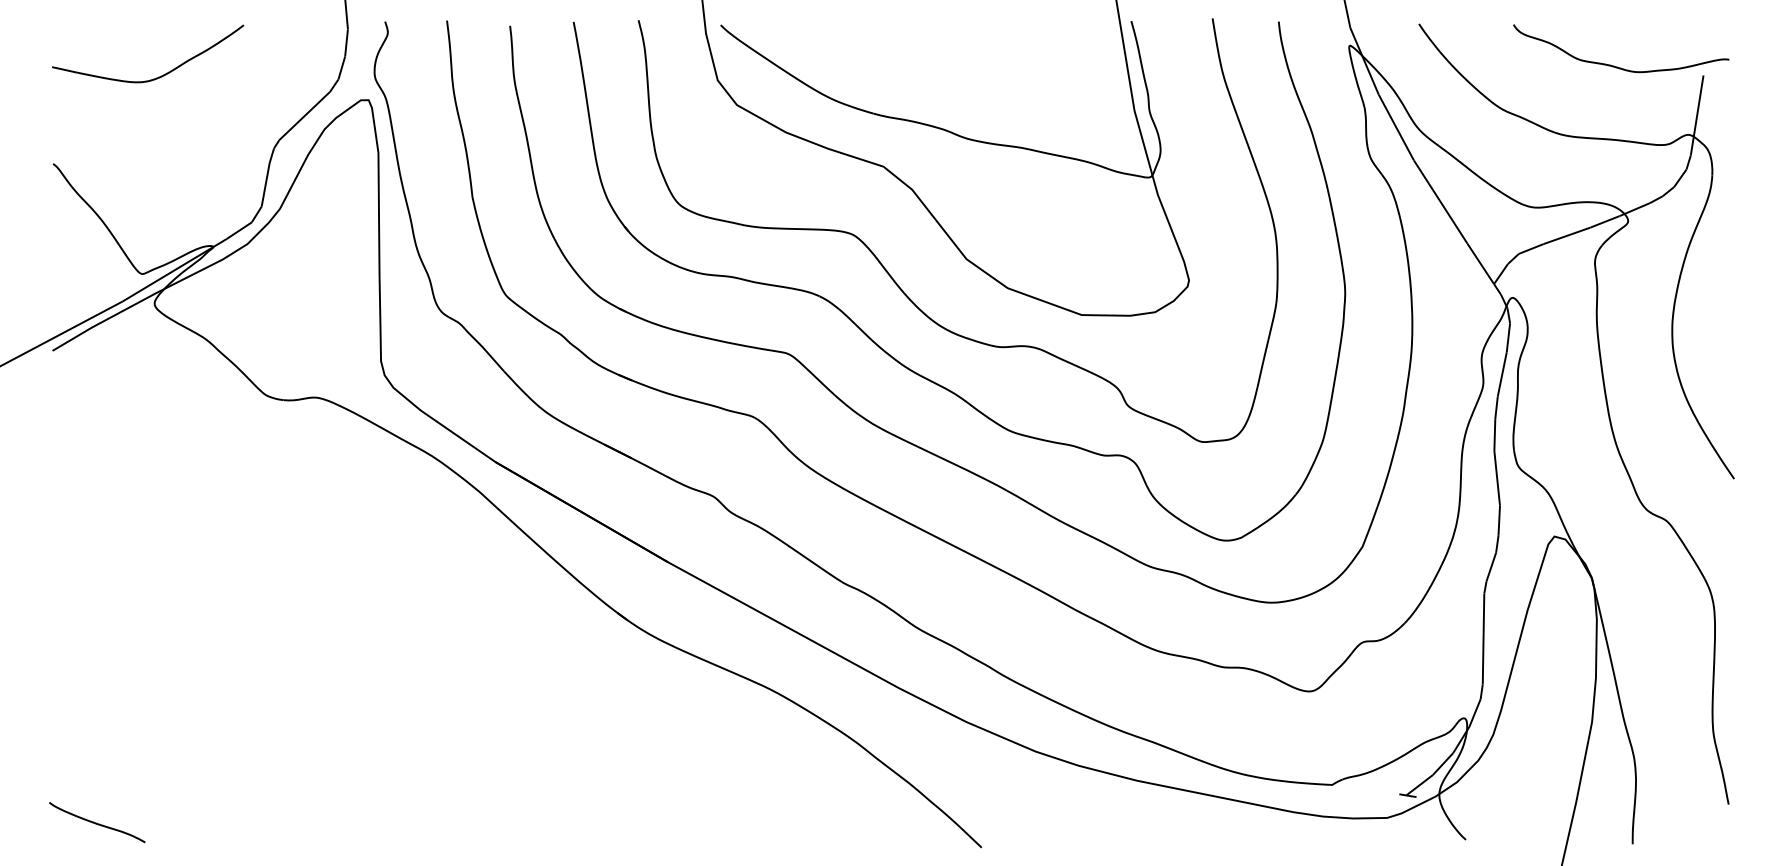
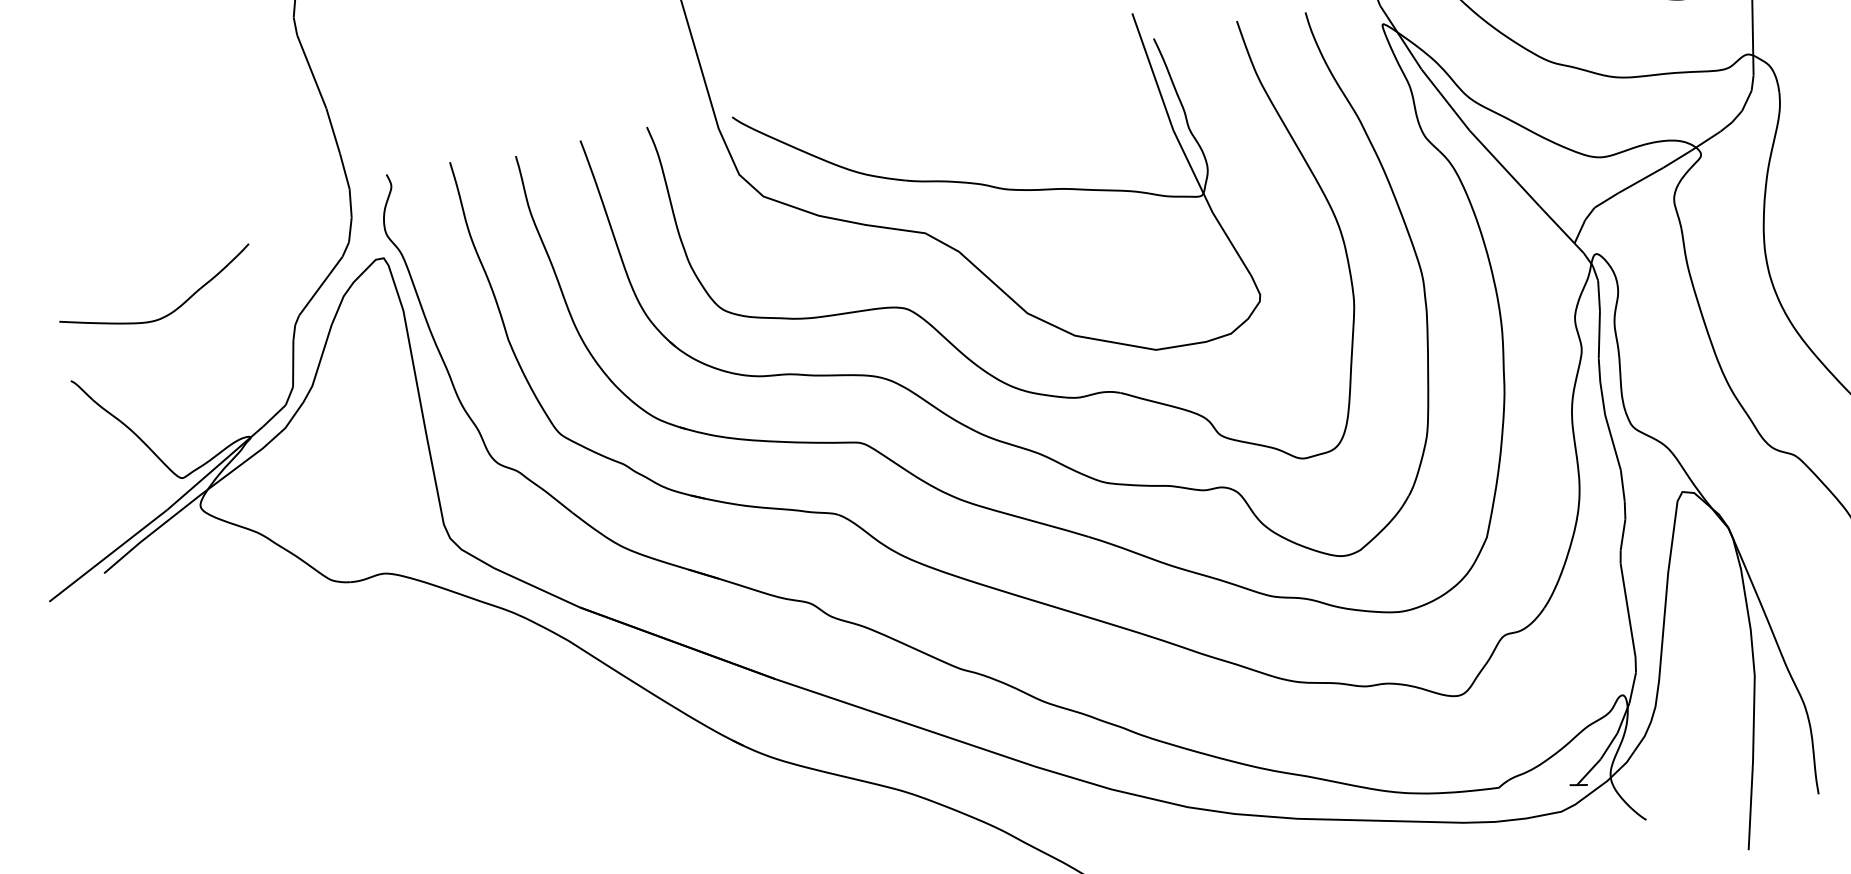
curve: (158, 76) -> (170, 312), moved

